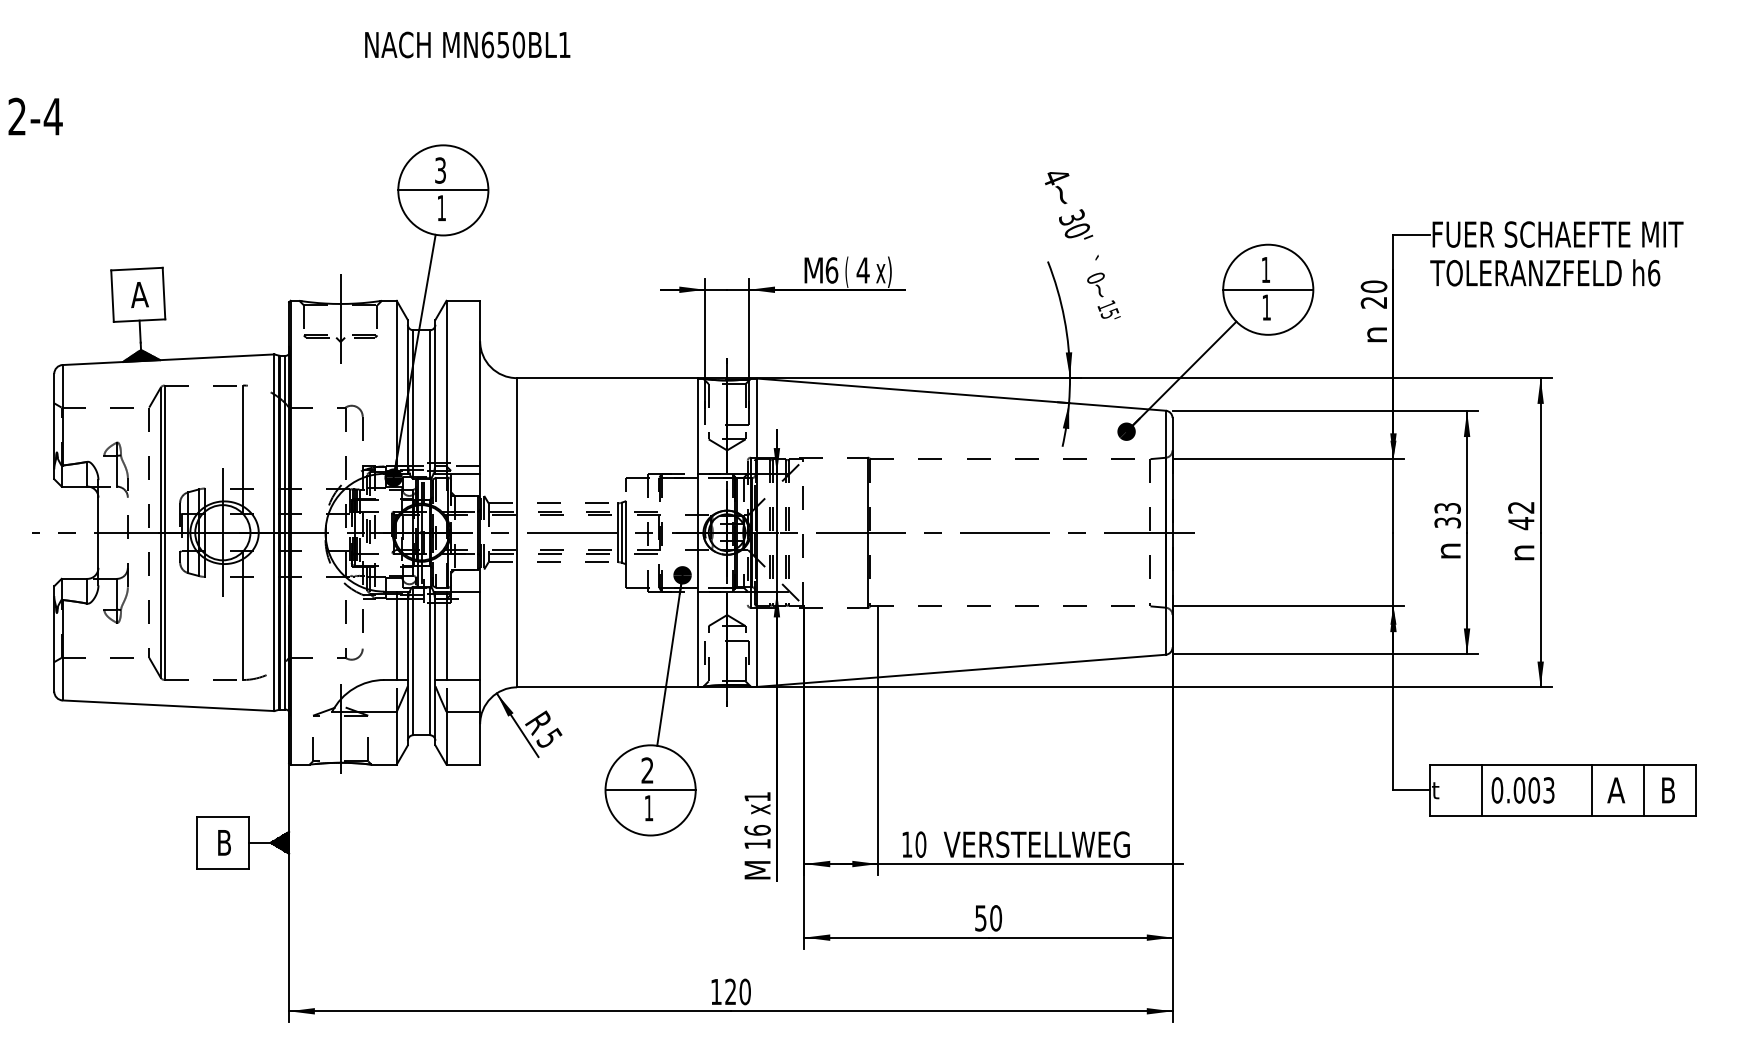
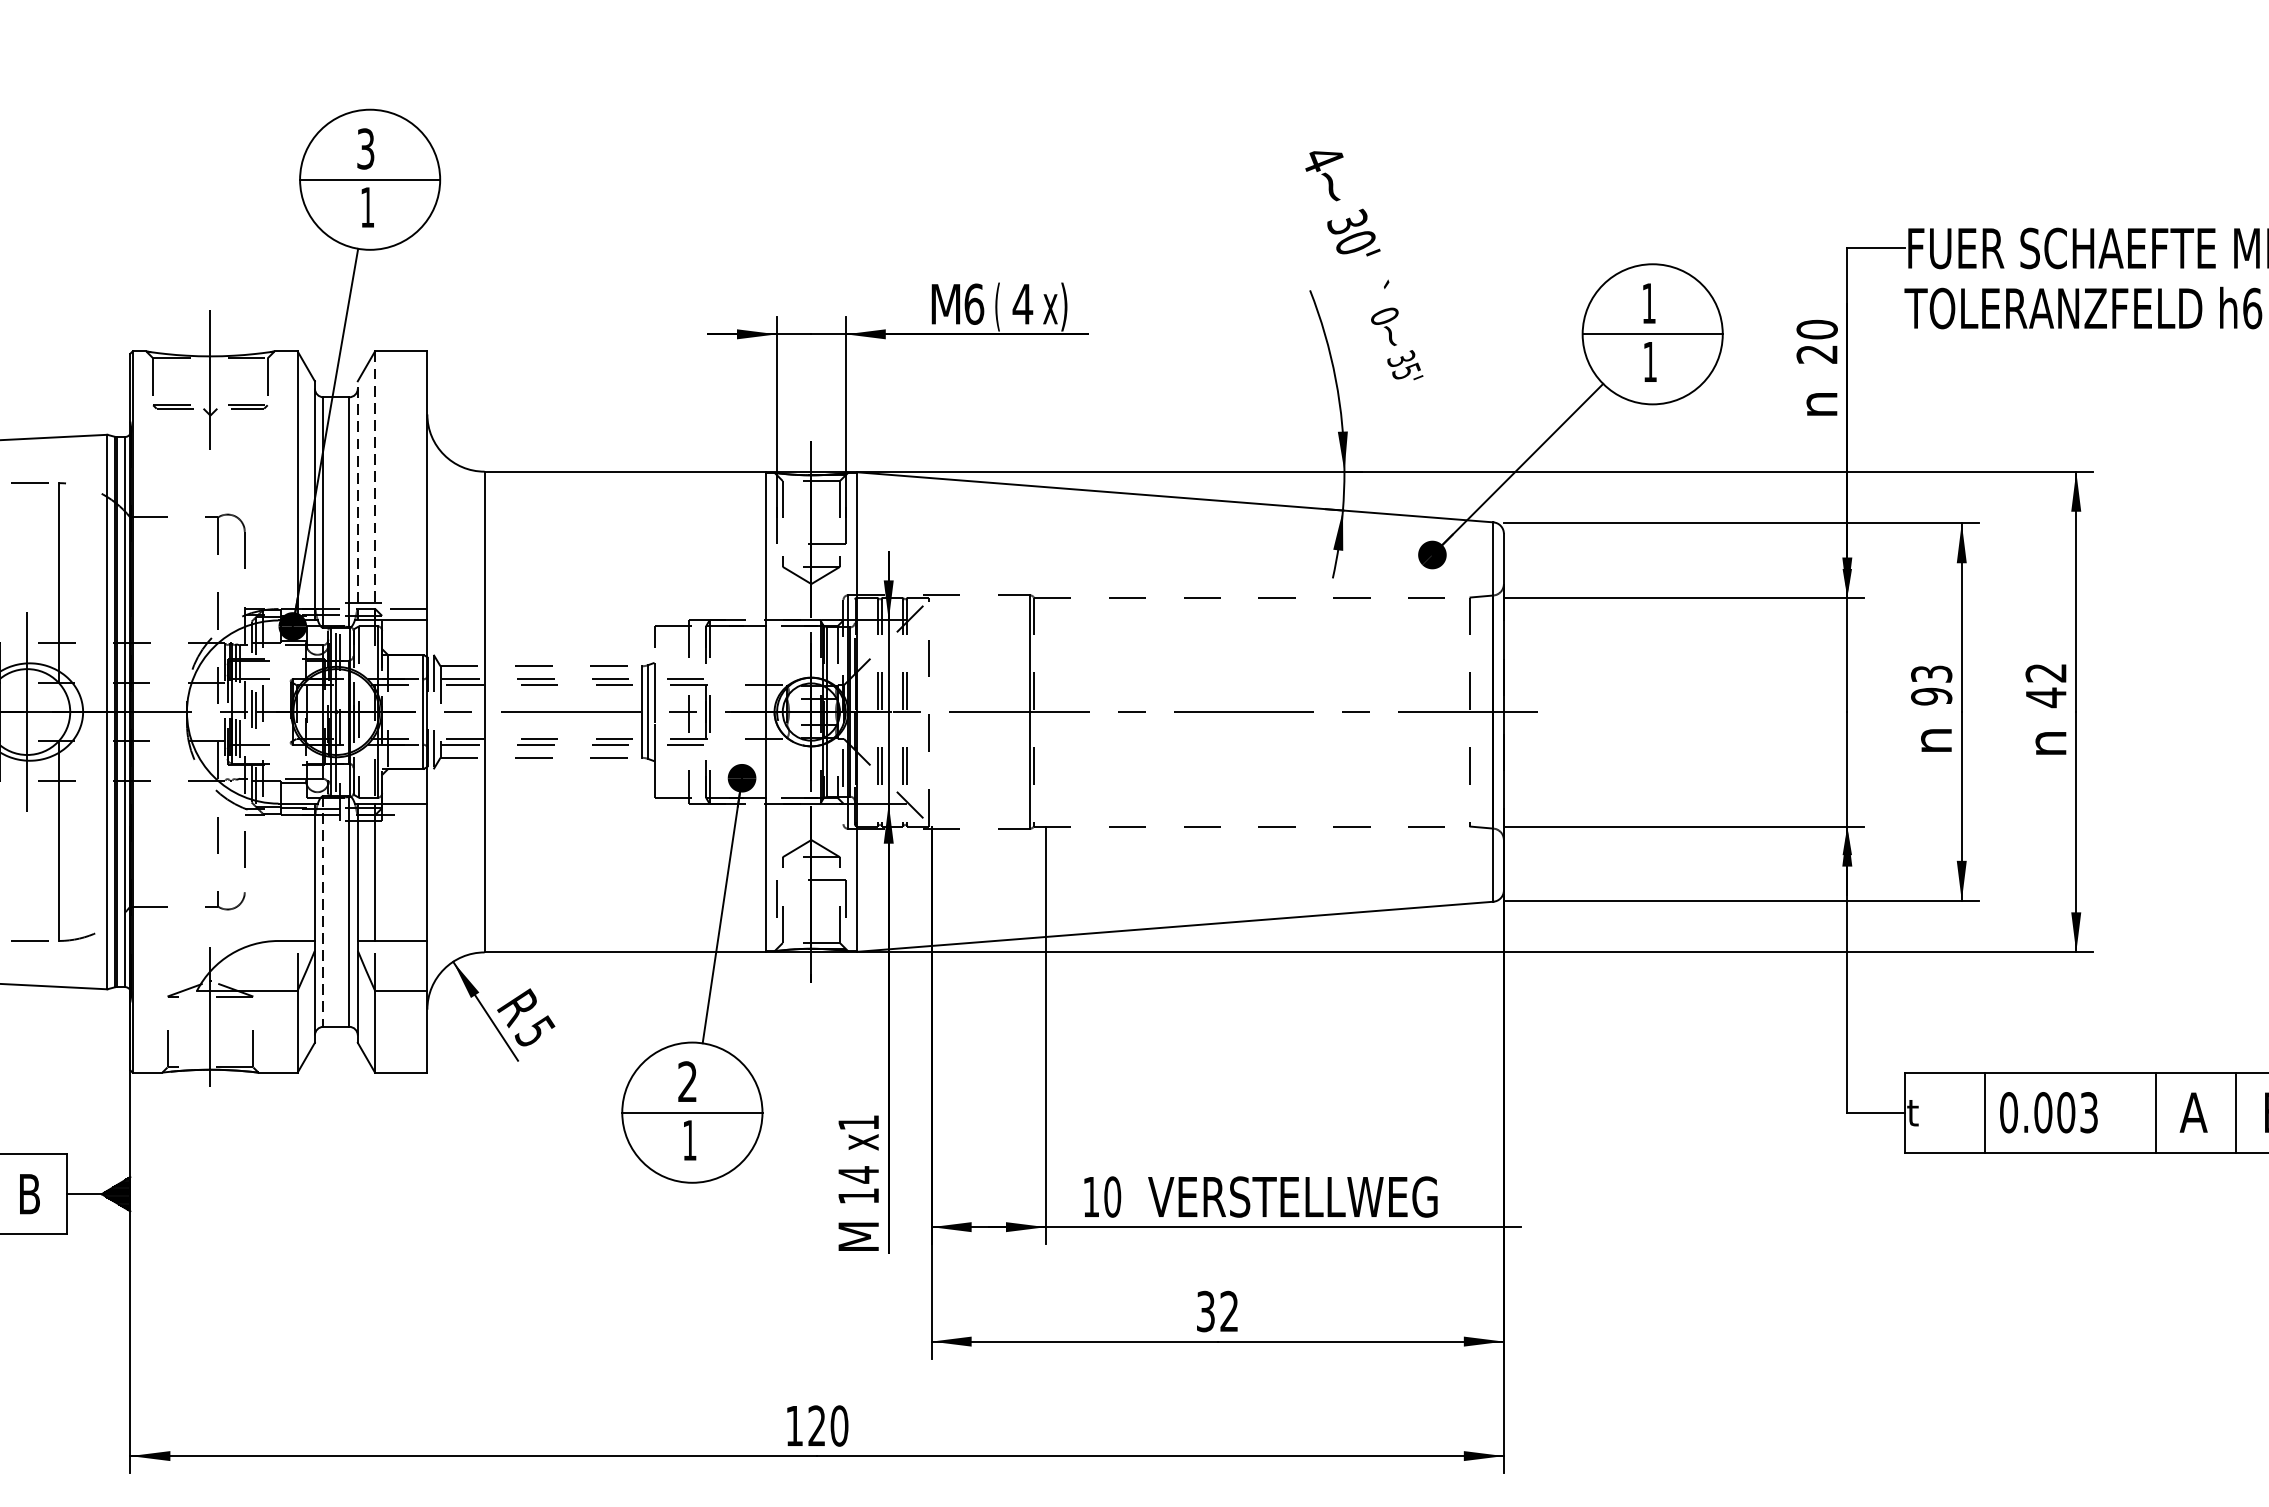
text: (1106, 305) -> (1401, 358), 15' -> 35'
line: (446, 387) -> (375, 486), solid -> dashed
line: (435, 396) -> (357, 500), solid -> dashed
text: (1447, 522) -> (1931, 696), 33 -> 93
line: (396, 635) -> (297, 871), removed
line: (413, 661) -> (323, 912), solid -> dashed
text: (757, 830) -> (858, 1175), 16 -> 14
text: (988, 918) -> (1217, 1311), 50 -> 32

